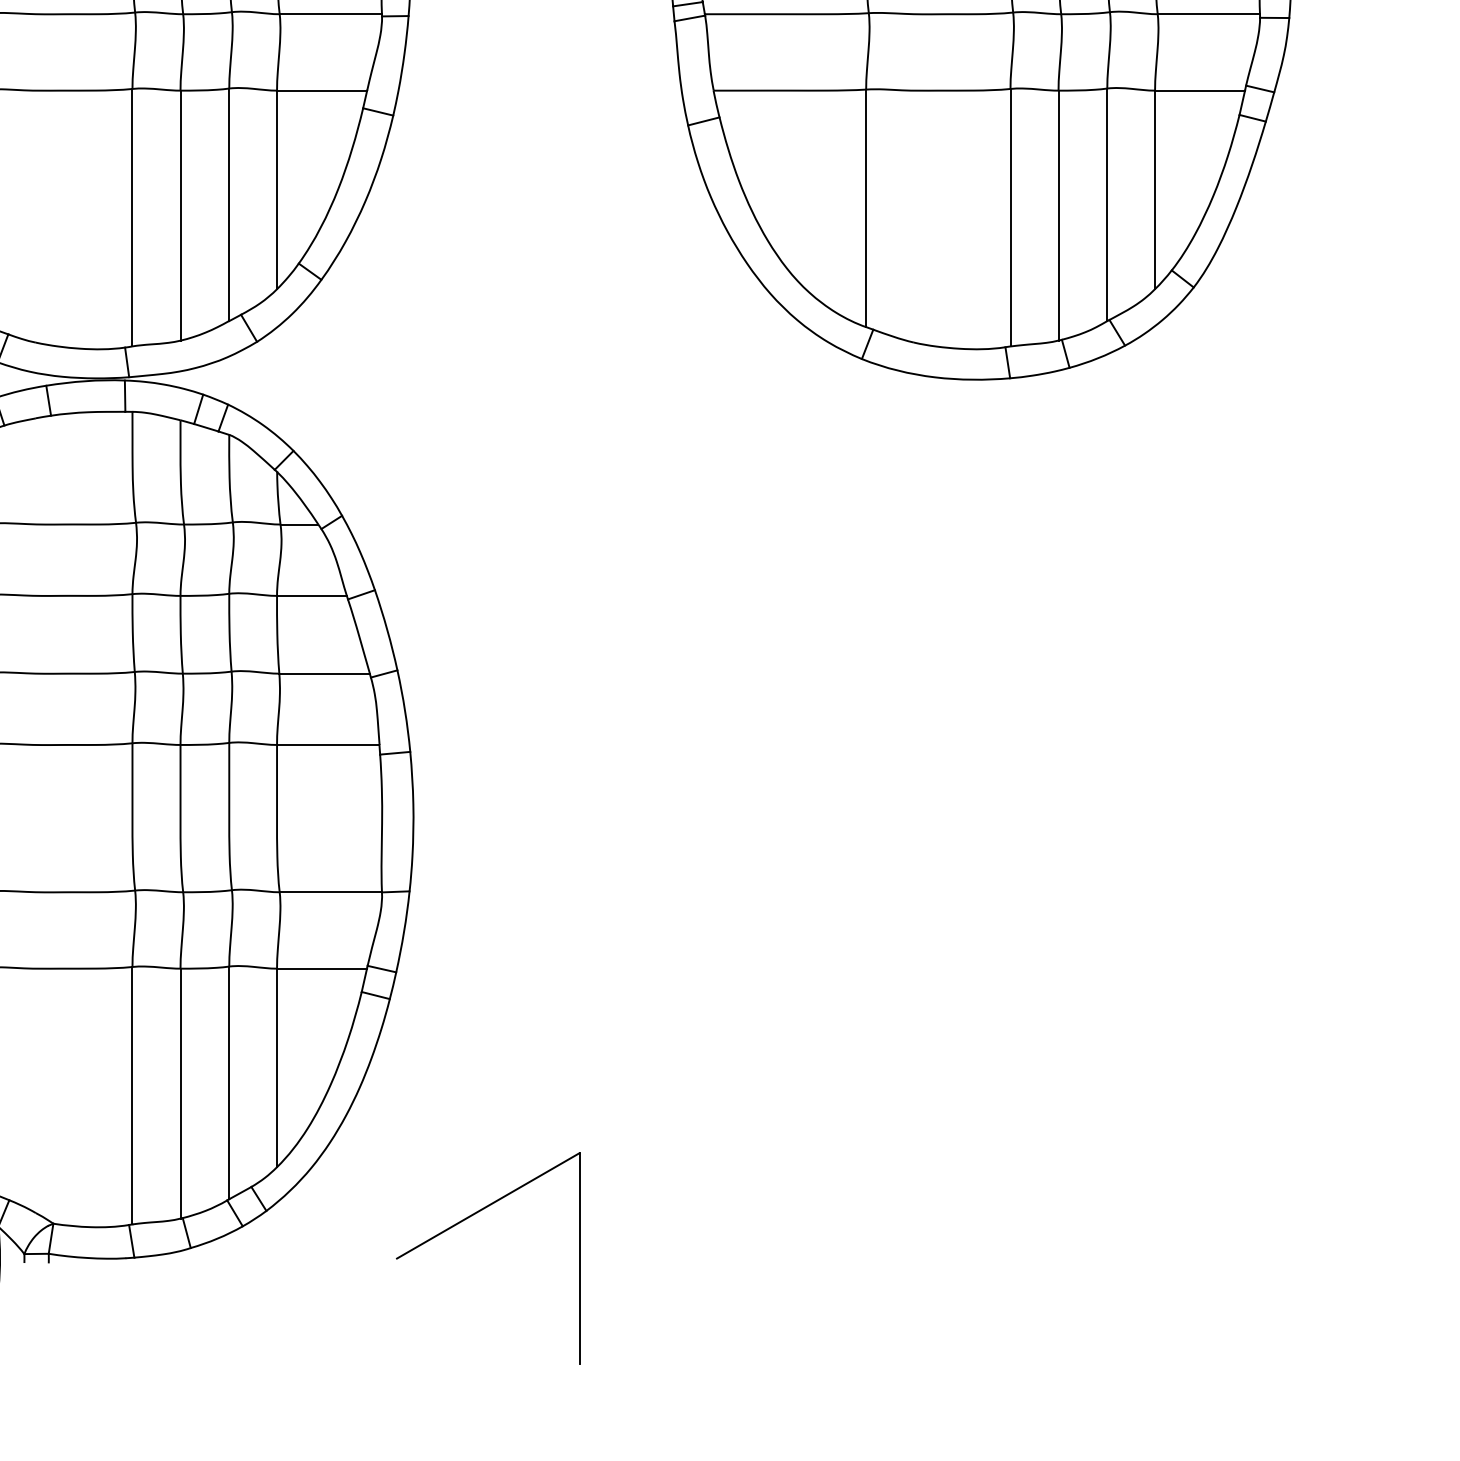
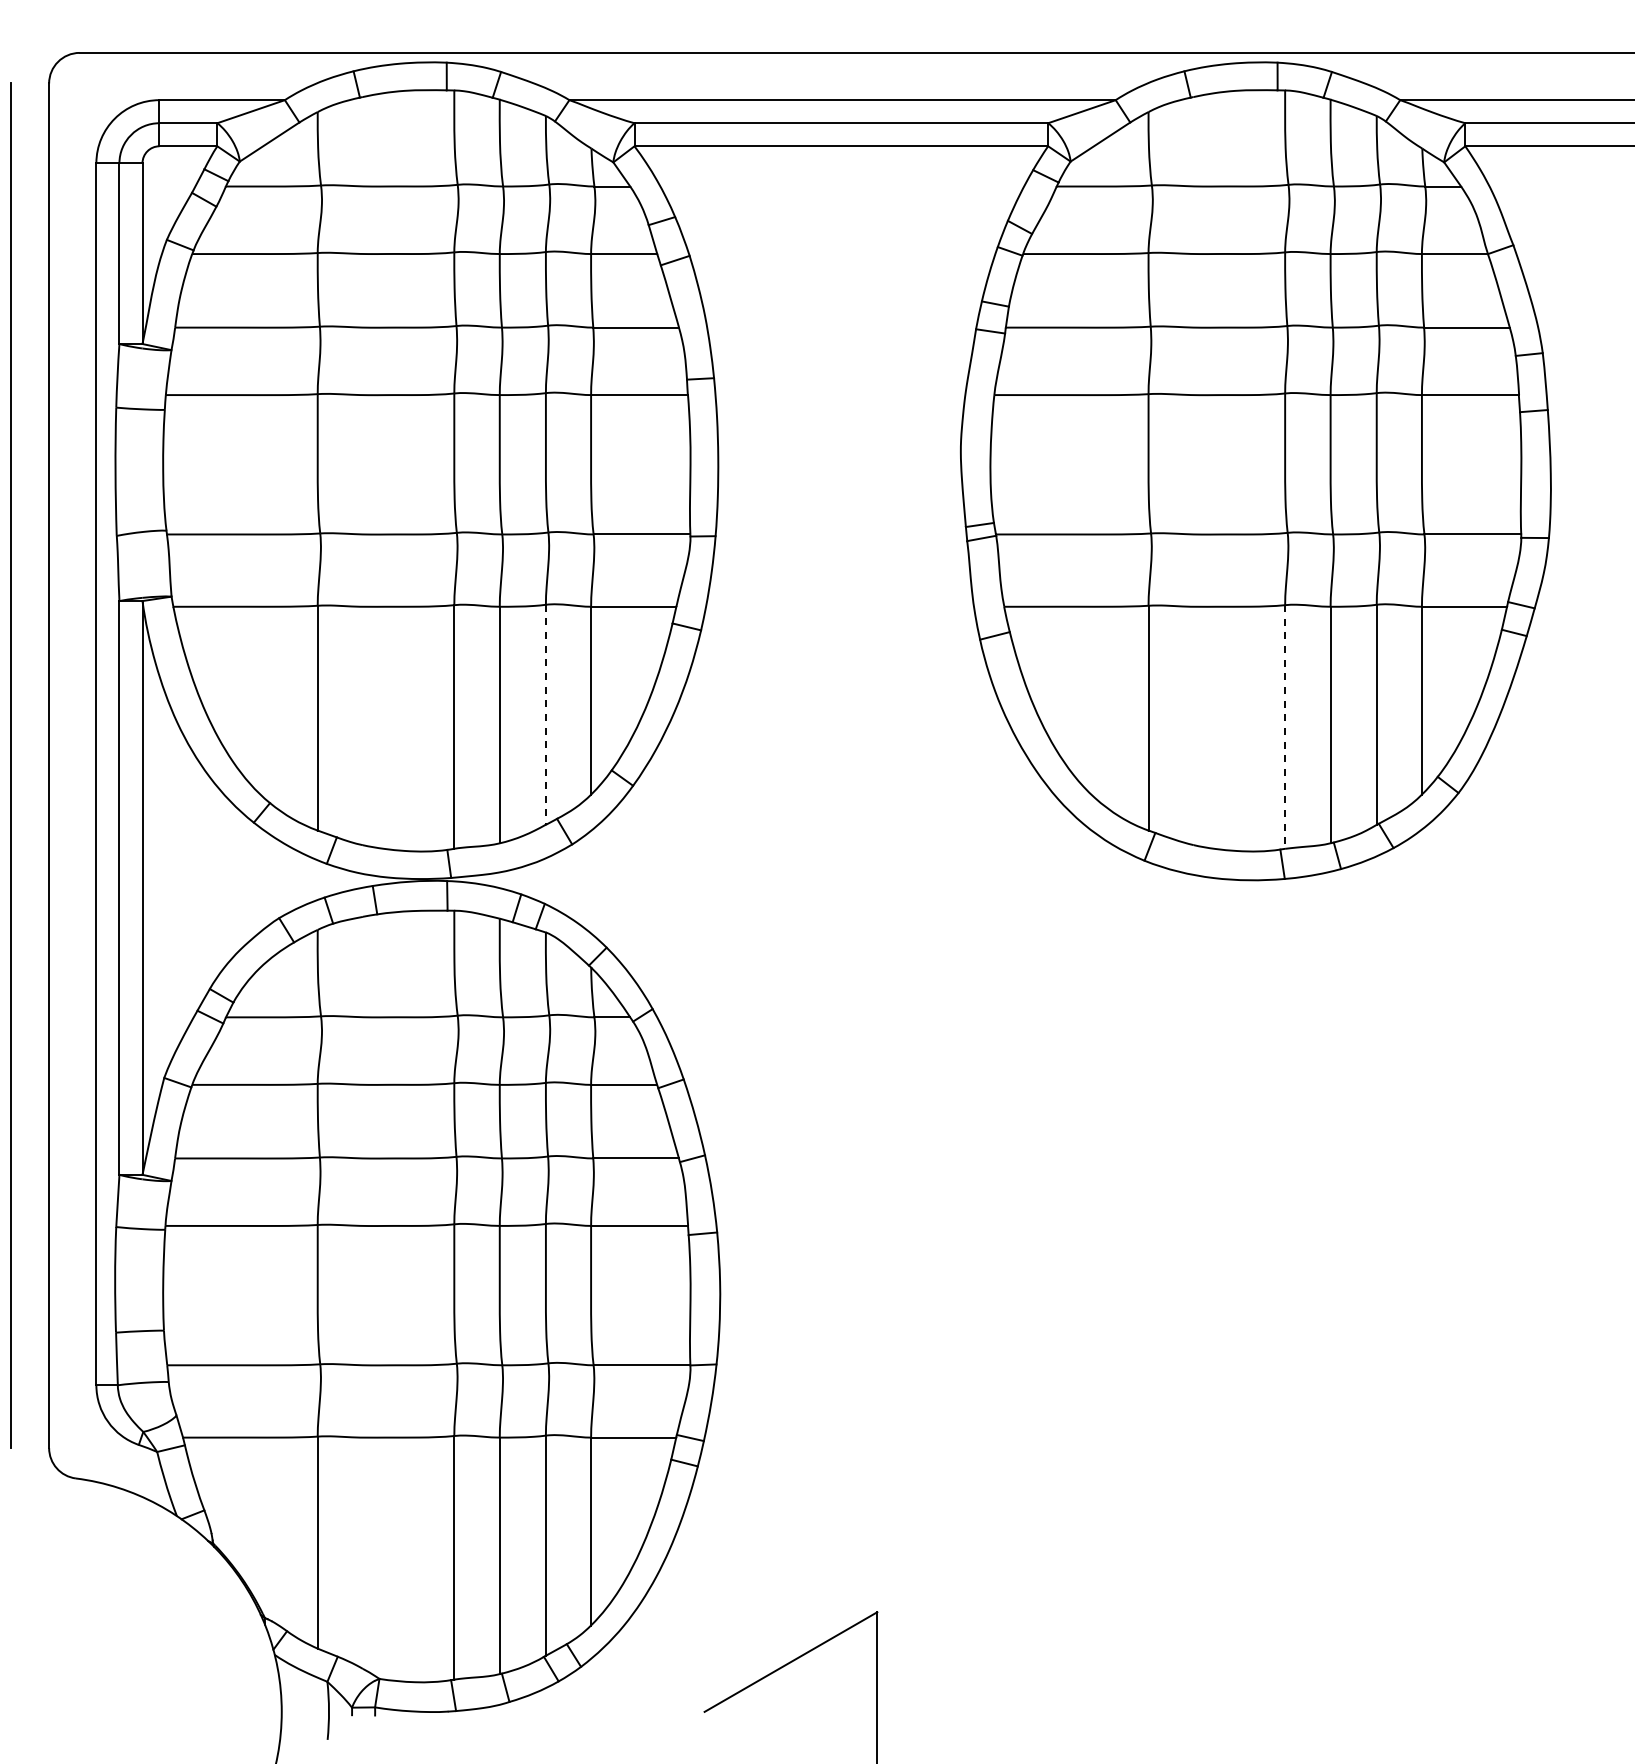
line: (228, 205) -> (545, 715), solid -> dashed
line: (1010, 217) -> (1285, 726), solid -> dashed

